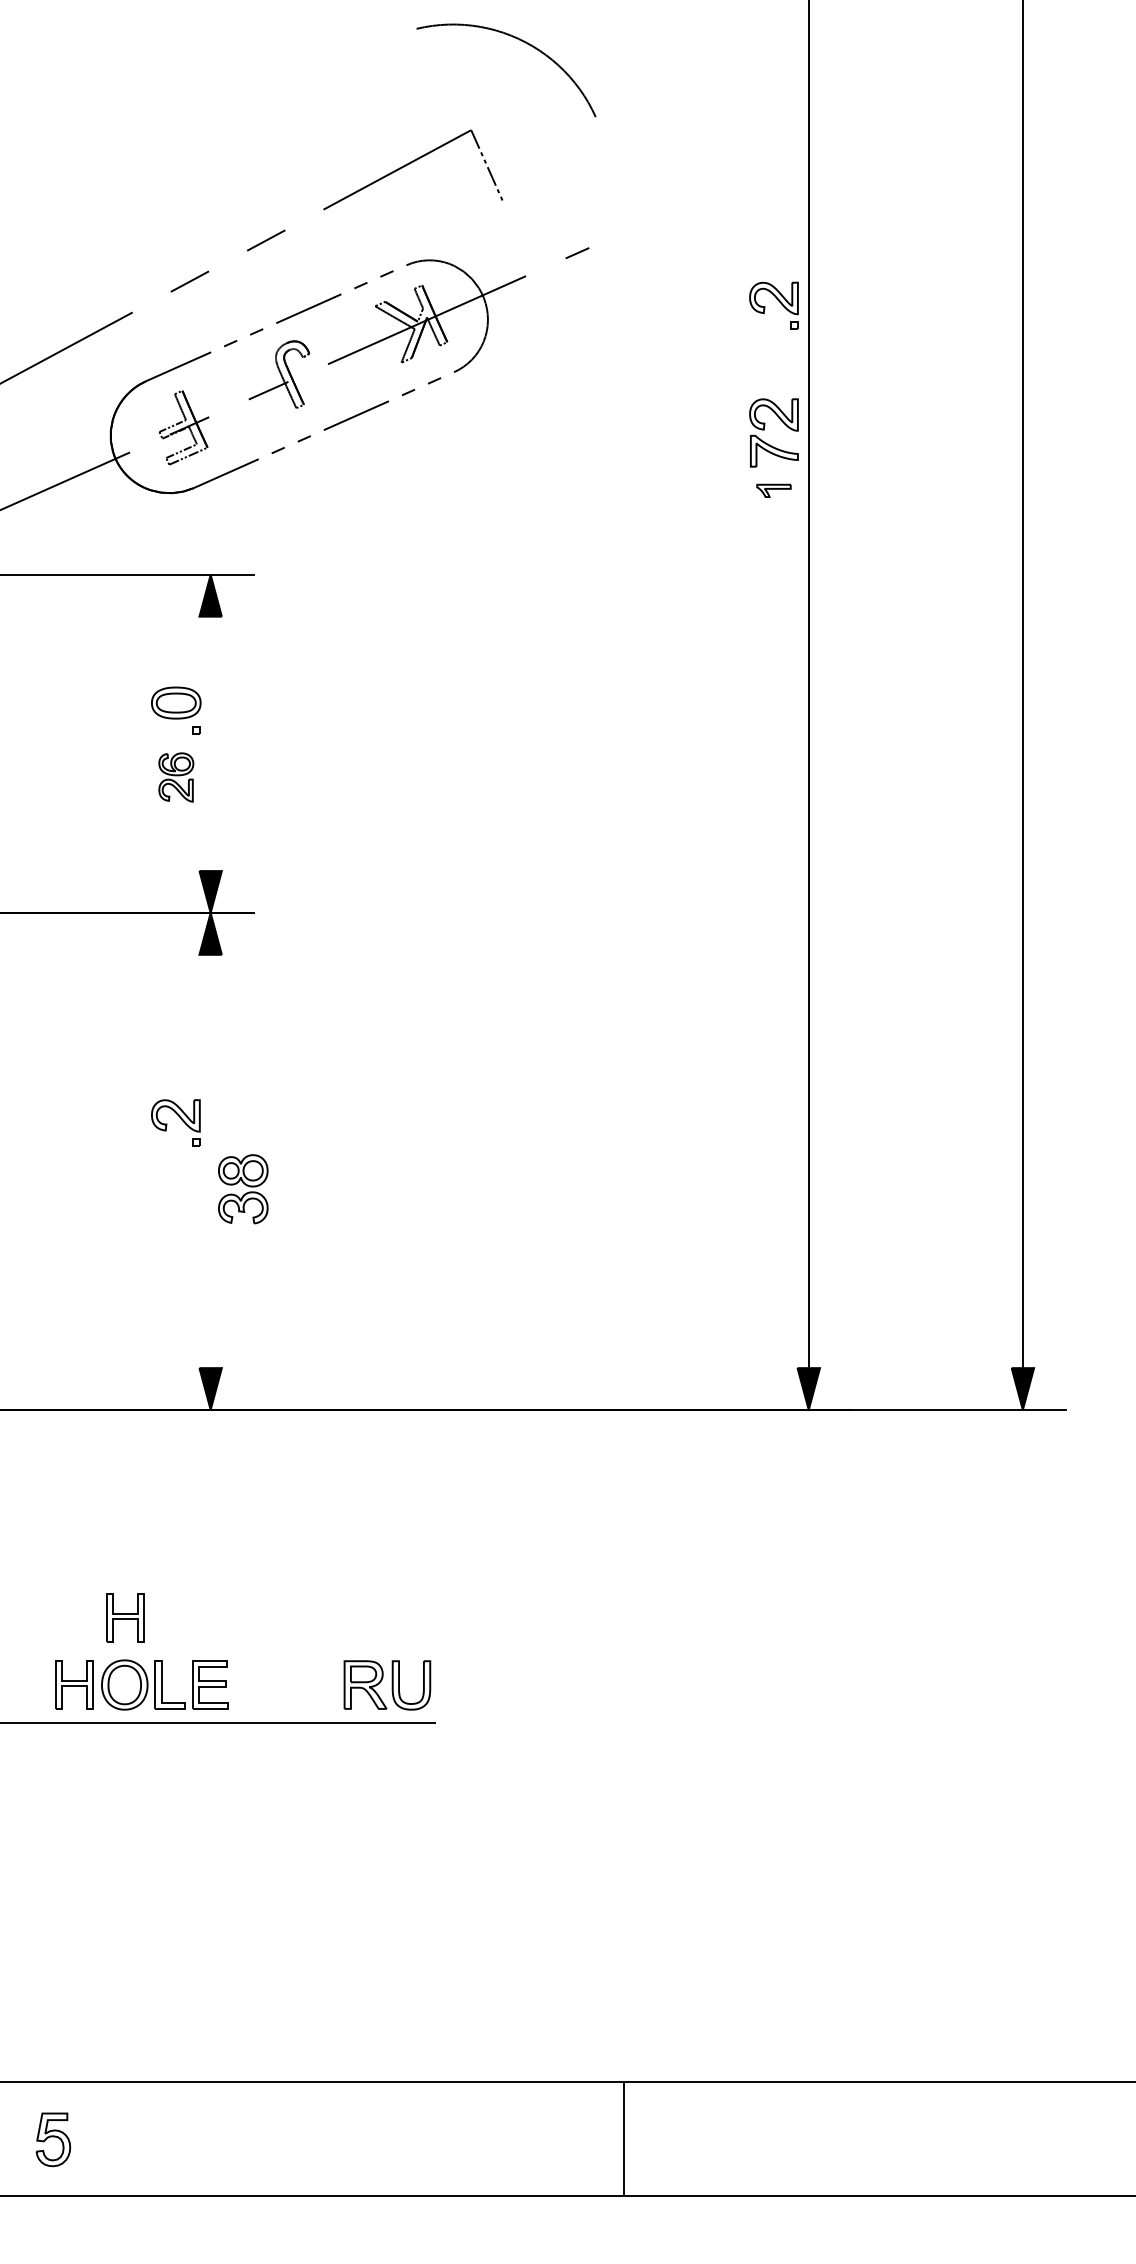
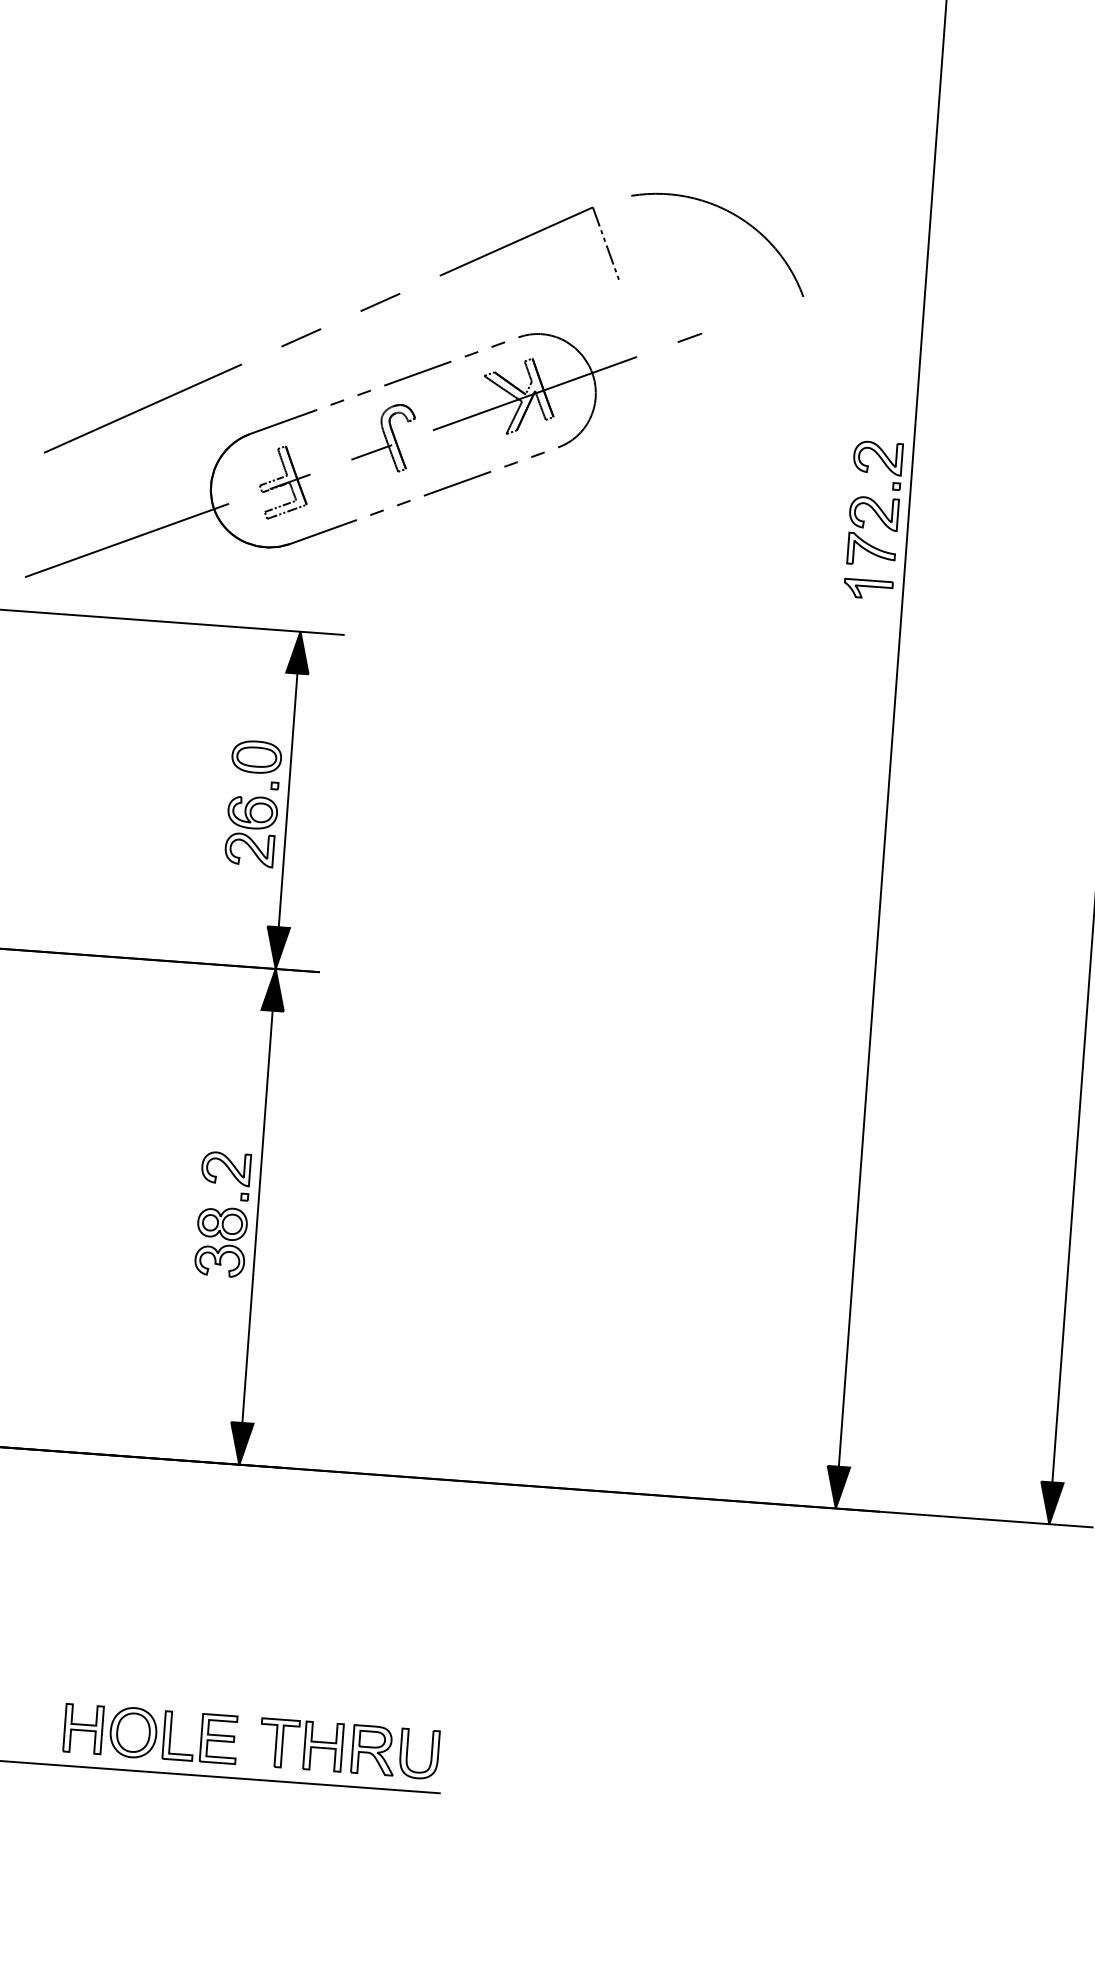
arc: (521, 41) -> (734, 216), moved
part: (777, 300) -> (881, 460), moved
part: (773, 490) -> (867, 588), size x1.43
line: (210, 743) -> (287, 799), added
part: (176, 777) -> (251, 831), size x1.43
line: (210, 1161) -> (257, 1216), added
part: (243, 1189) -> (221, 1242), moved
part: (125, 1617) -> (139, 1665), removed
part: (292, 1684) -> (300, 1744), added

